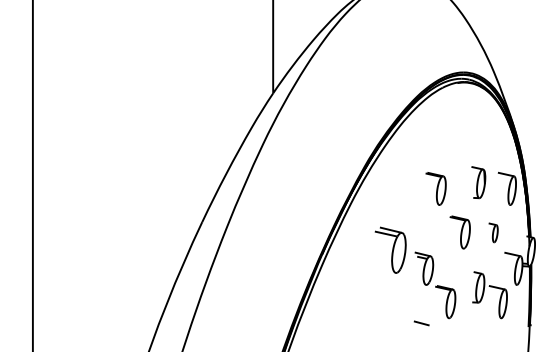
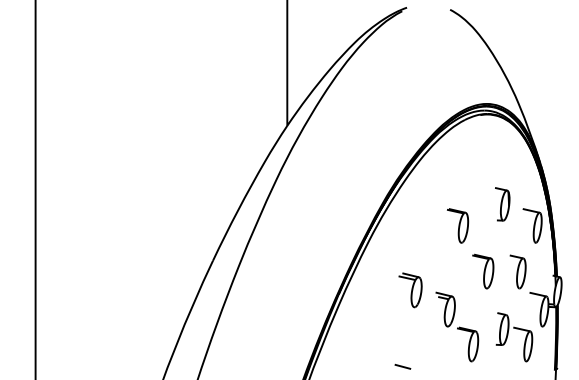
part: (478, 182) -> (502, 204), moved
part: (492, 232) -> (517, 271), size x1.67
part: (390, 250) -> (410, 290), size x0.71
line: (421, 323) -> (402, 366), moved

